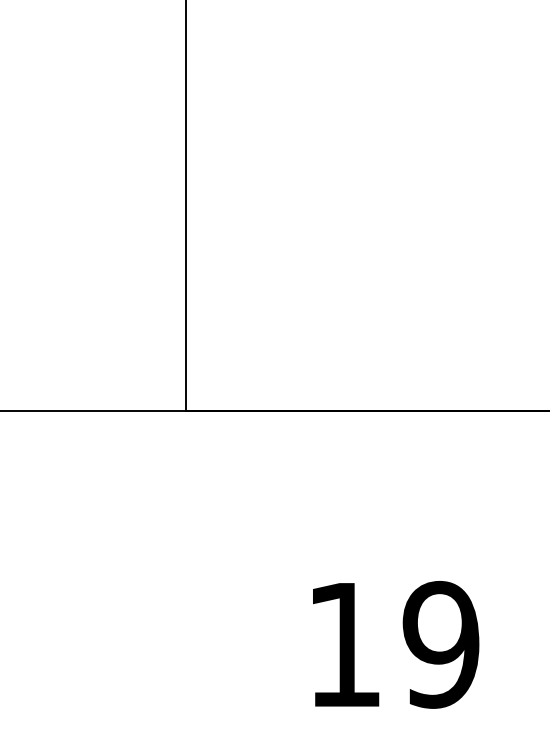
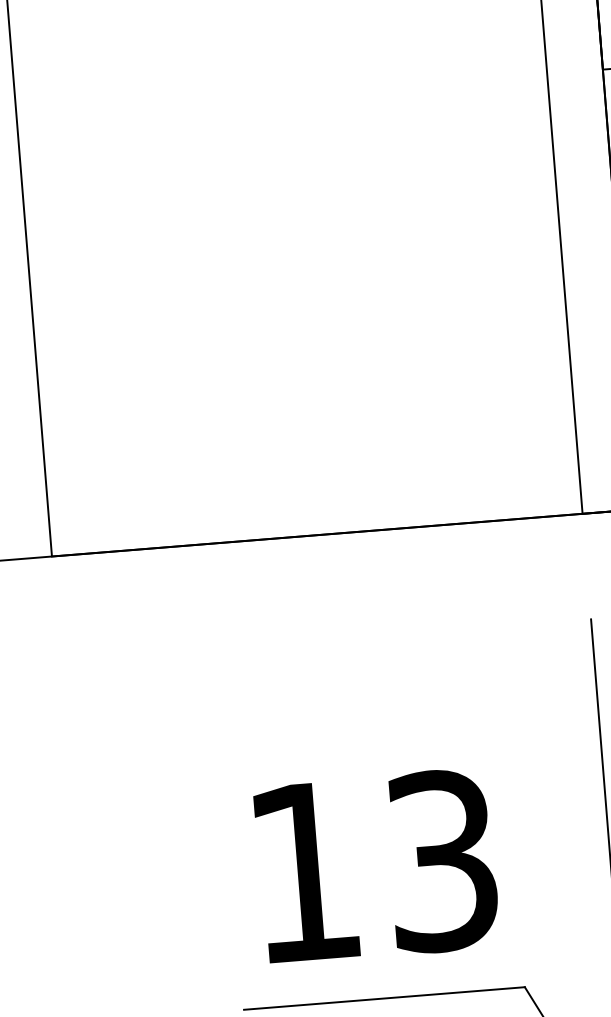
text: (440, 644) -> (441, 860), 19 -> 13

